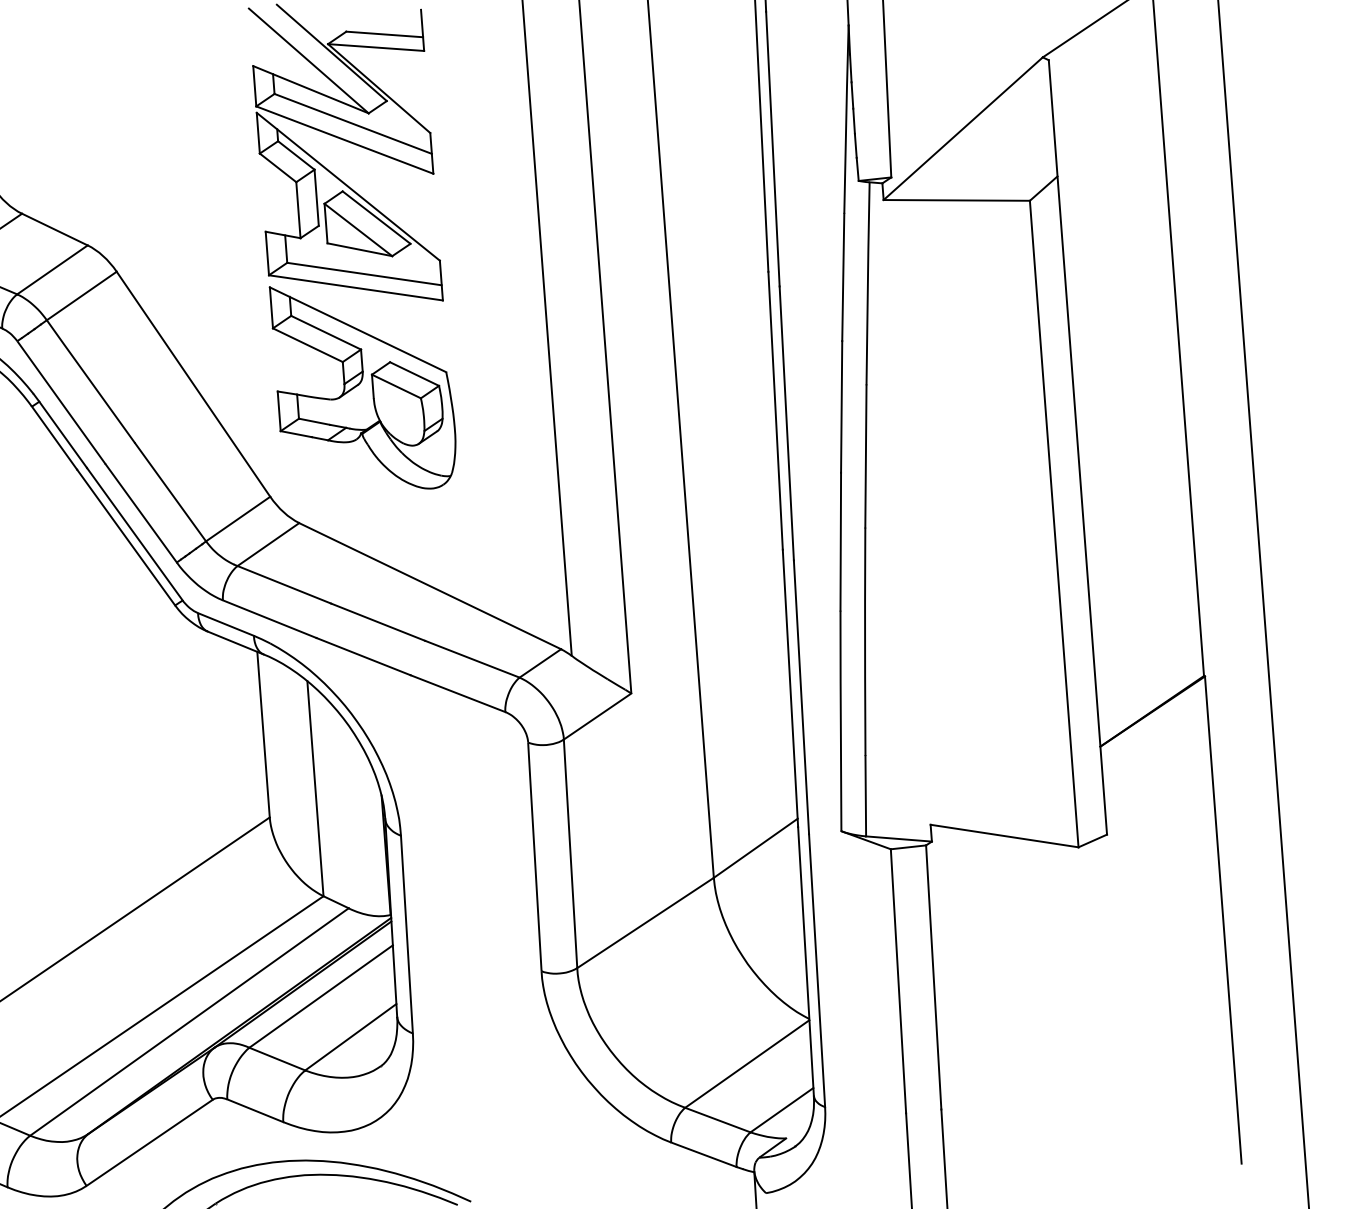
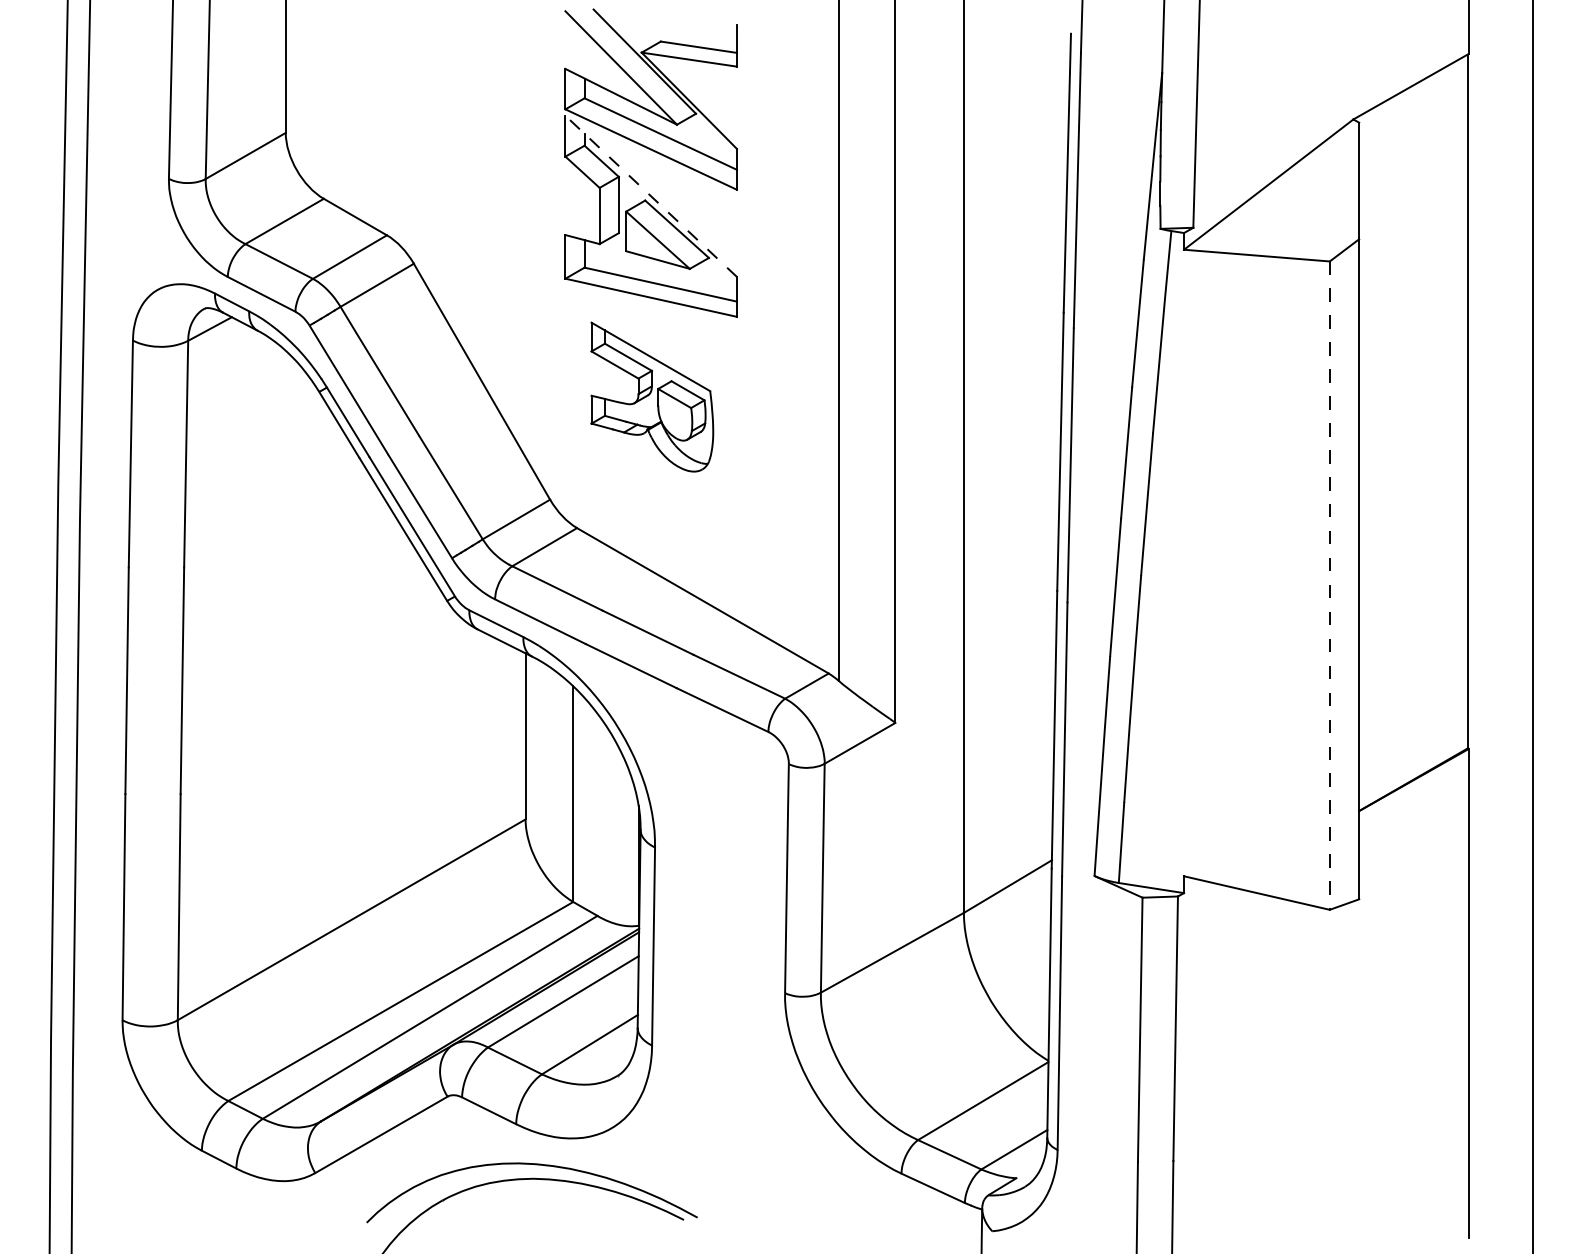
line: (348, 186) -> (651, 196), solid -> dashed
part: (364, 386) -> (652, 396), size x0.7
line: (1053, 524) -> (1329, 586), solid -> dashed

